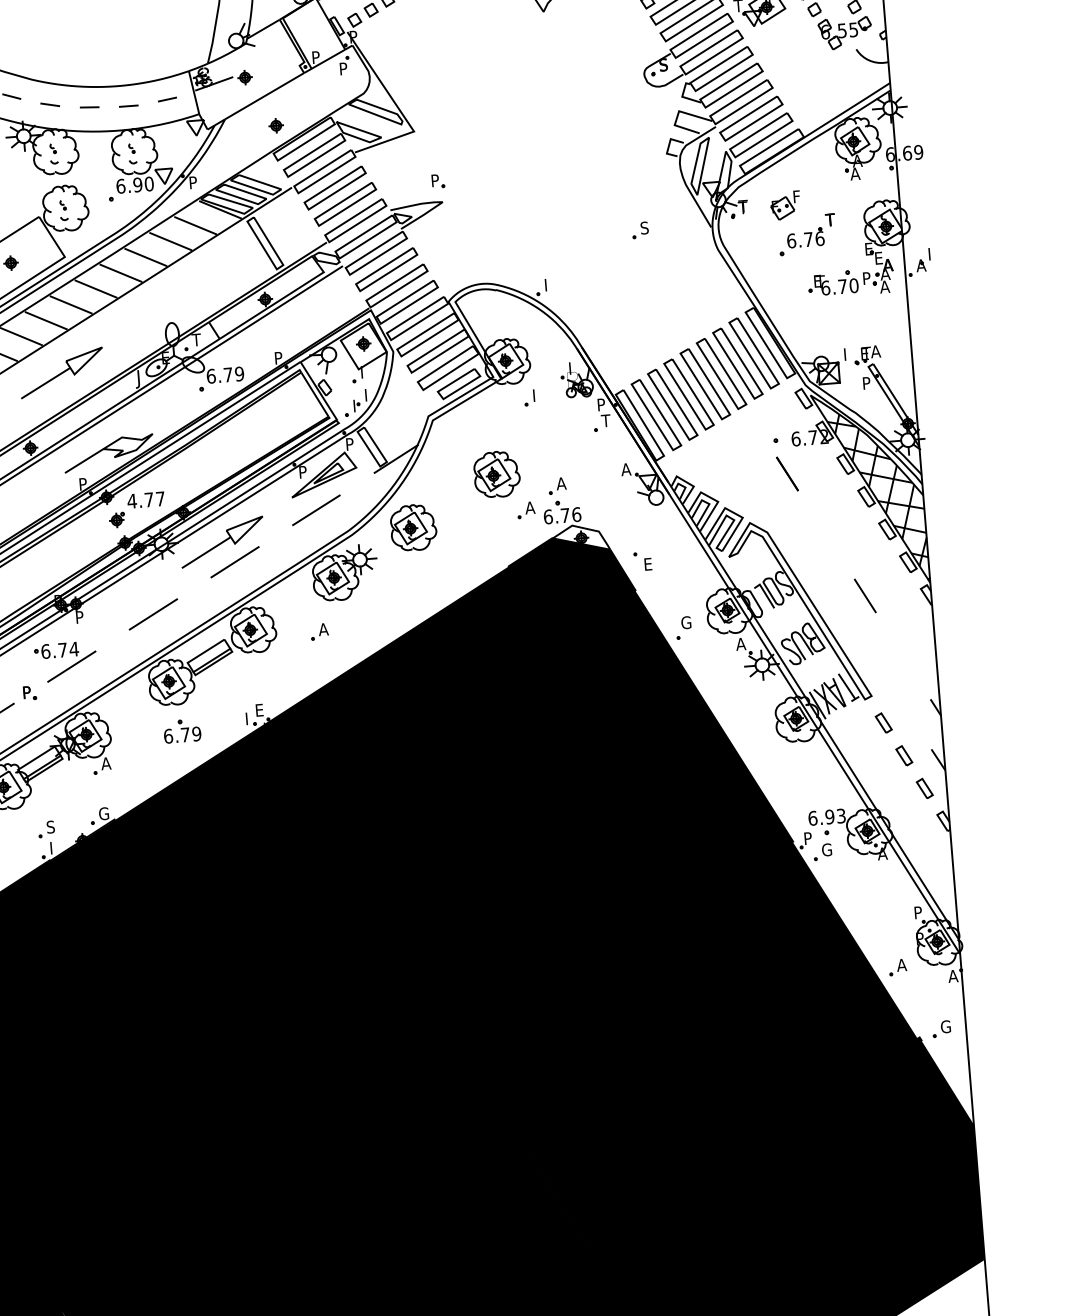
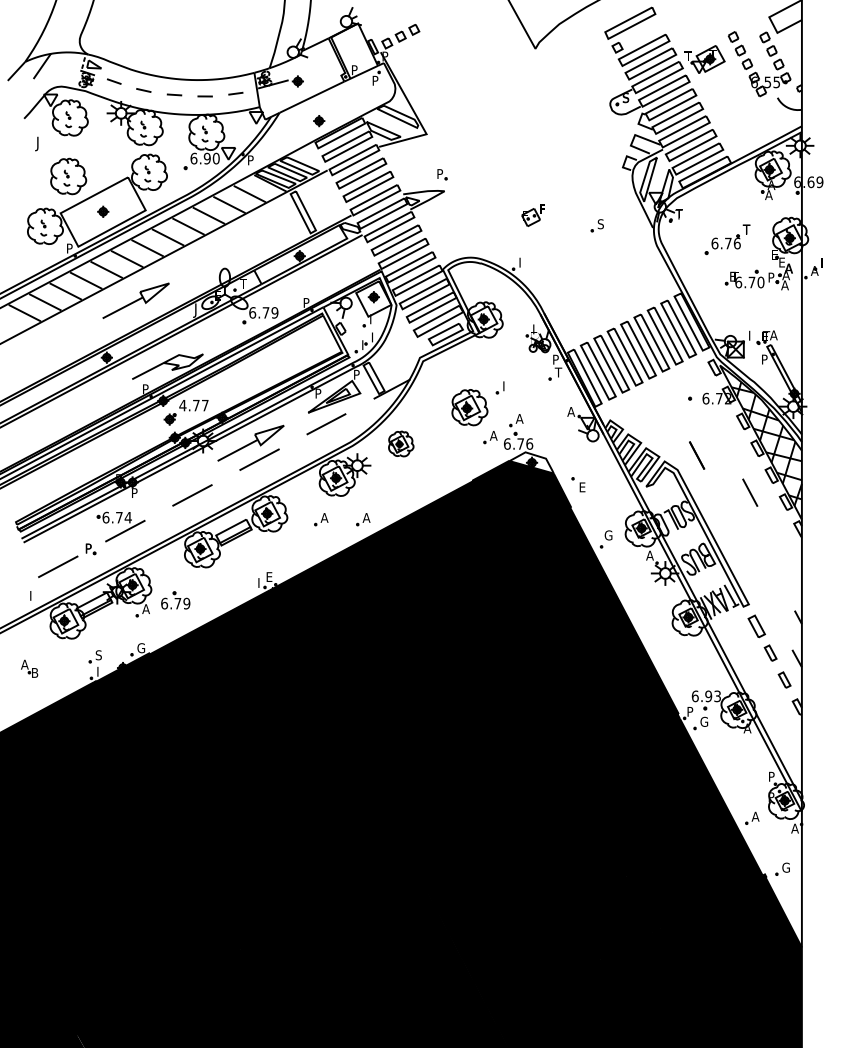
part: (784, 205) -> (532, 215), moved
part: (528, 397) -> (499, 387), moved
line: (788, 473) -> (697, 455), moved
part: (412, 527) -> (400, 443), size x0.7
line: (865, 595) -> (750, 492), moved
part: (373, 627) -> (363, 519), added
part: (883, 722) -> (756, 625), size x1.4
part: (182, 731) -> (175, 600), moved

